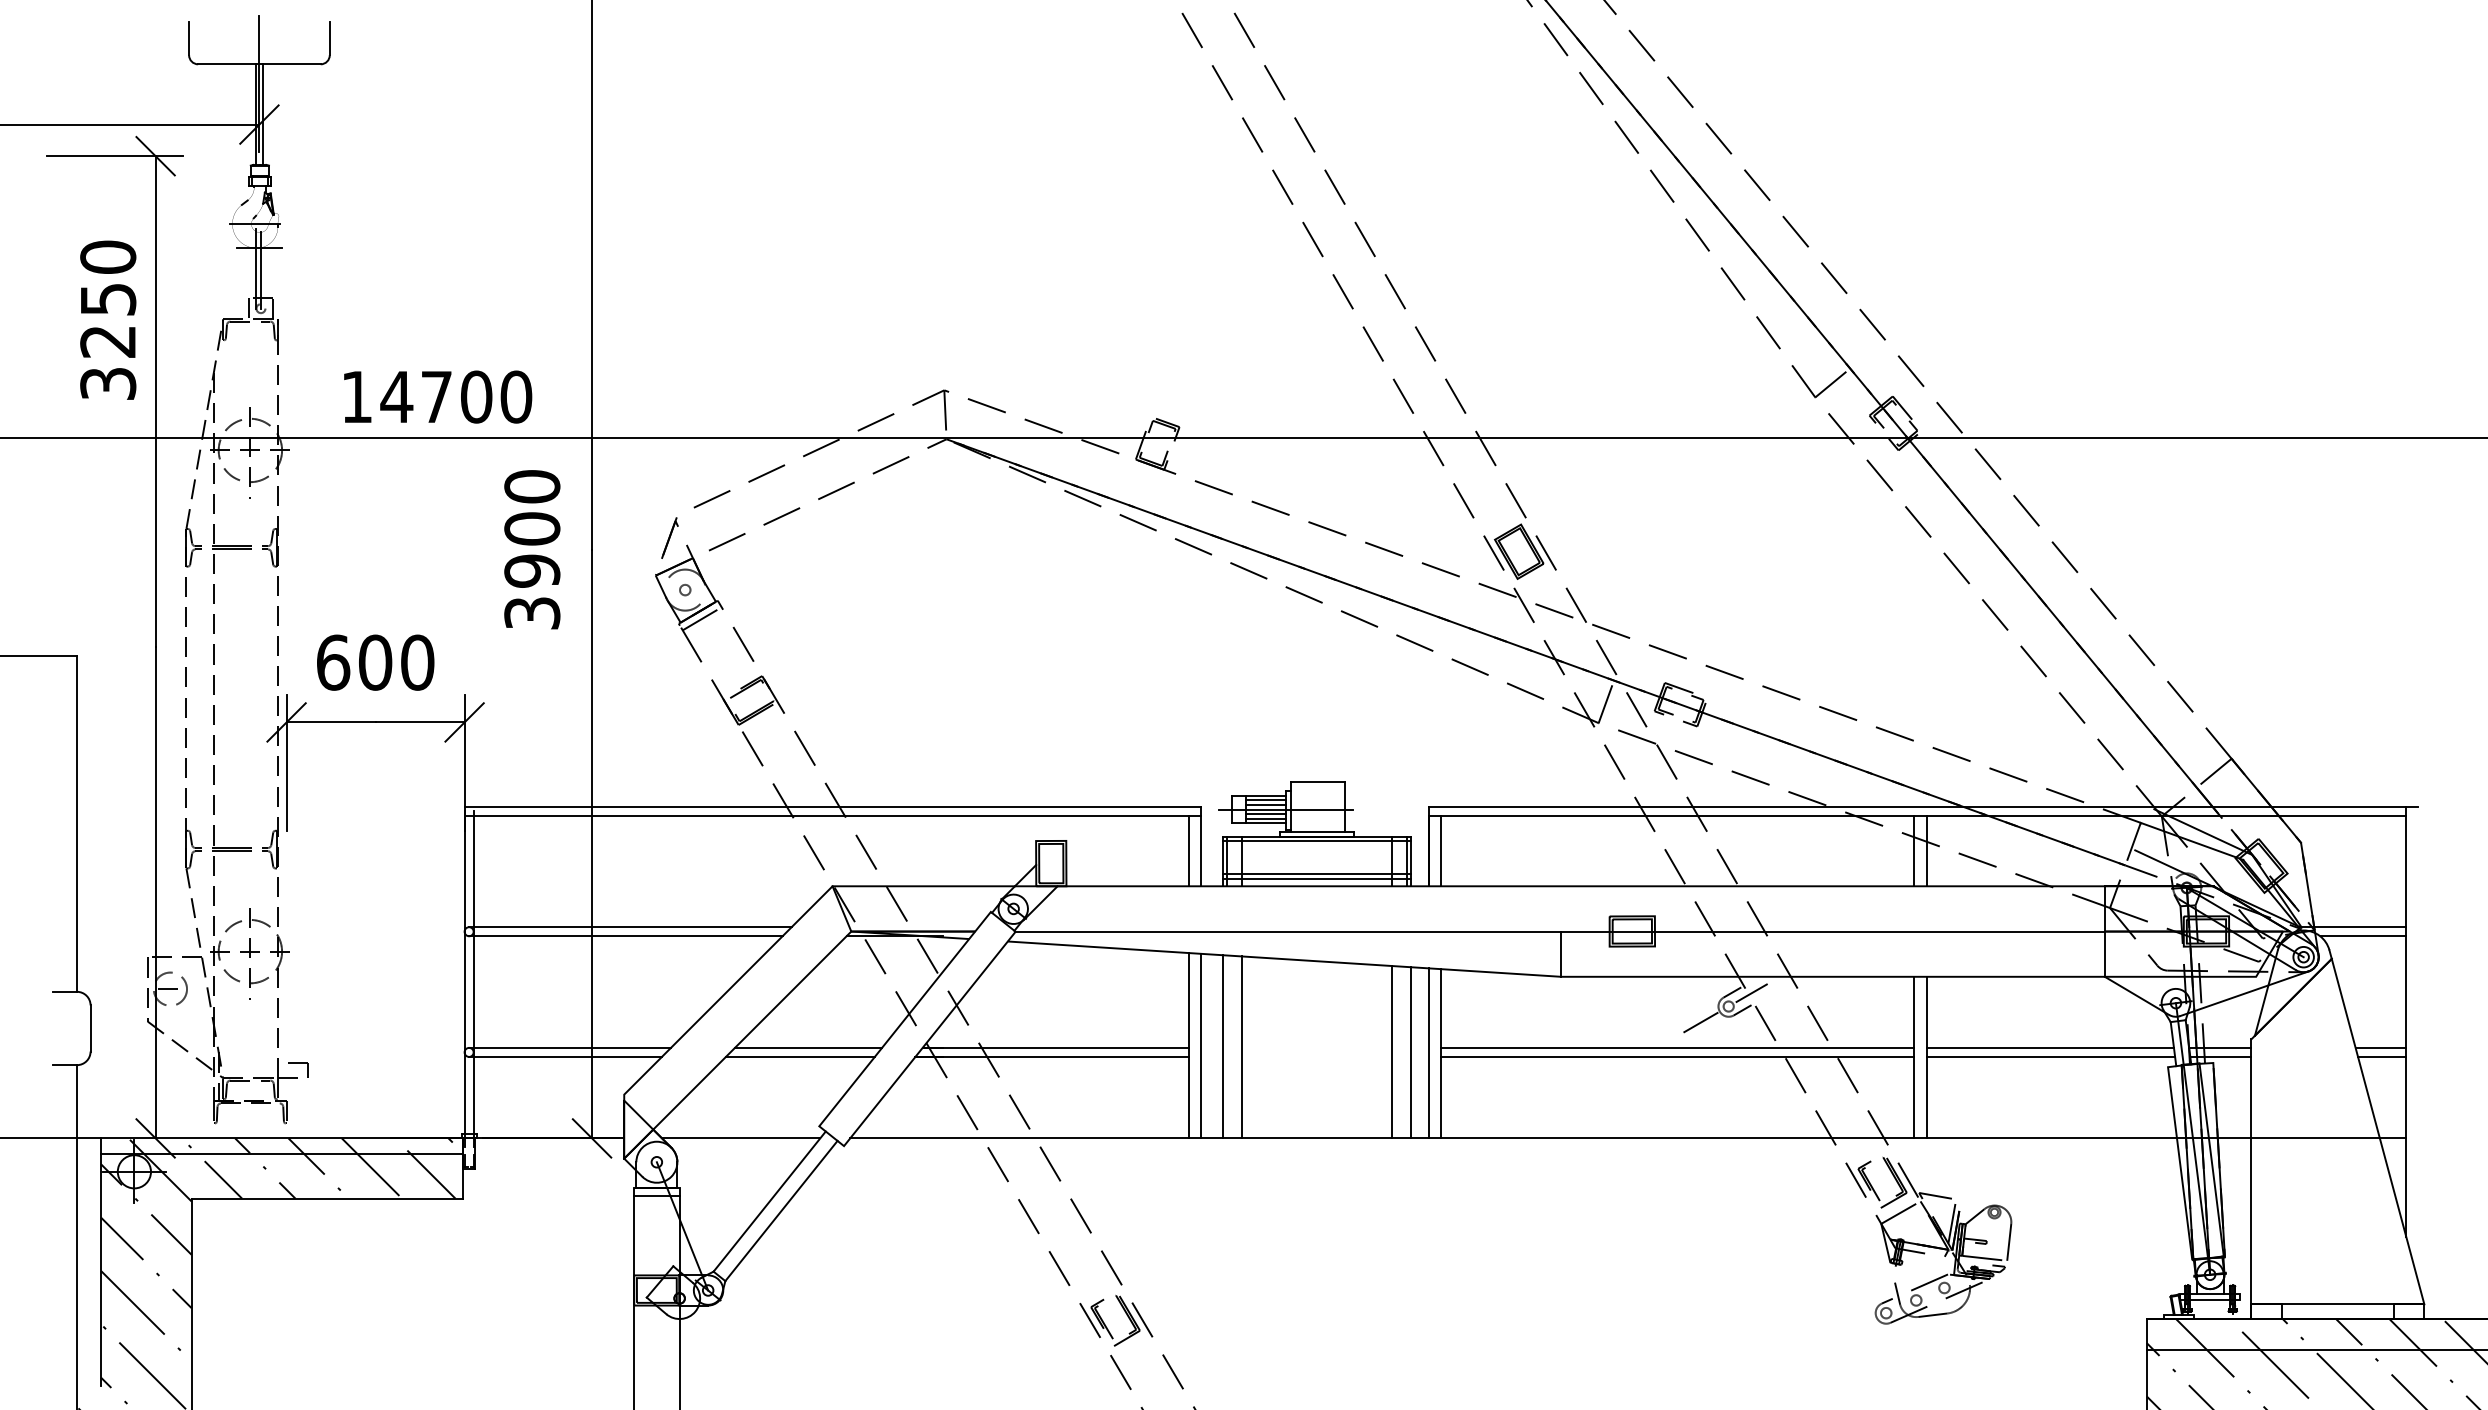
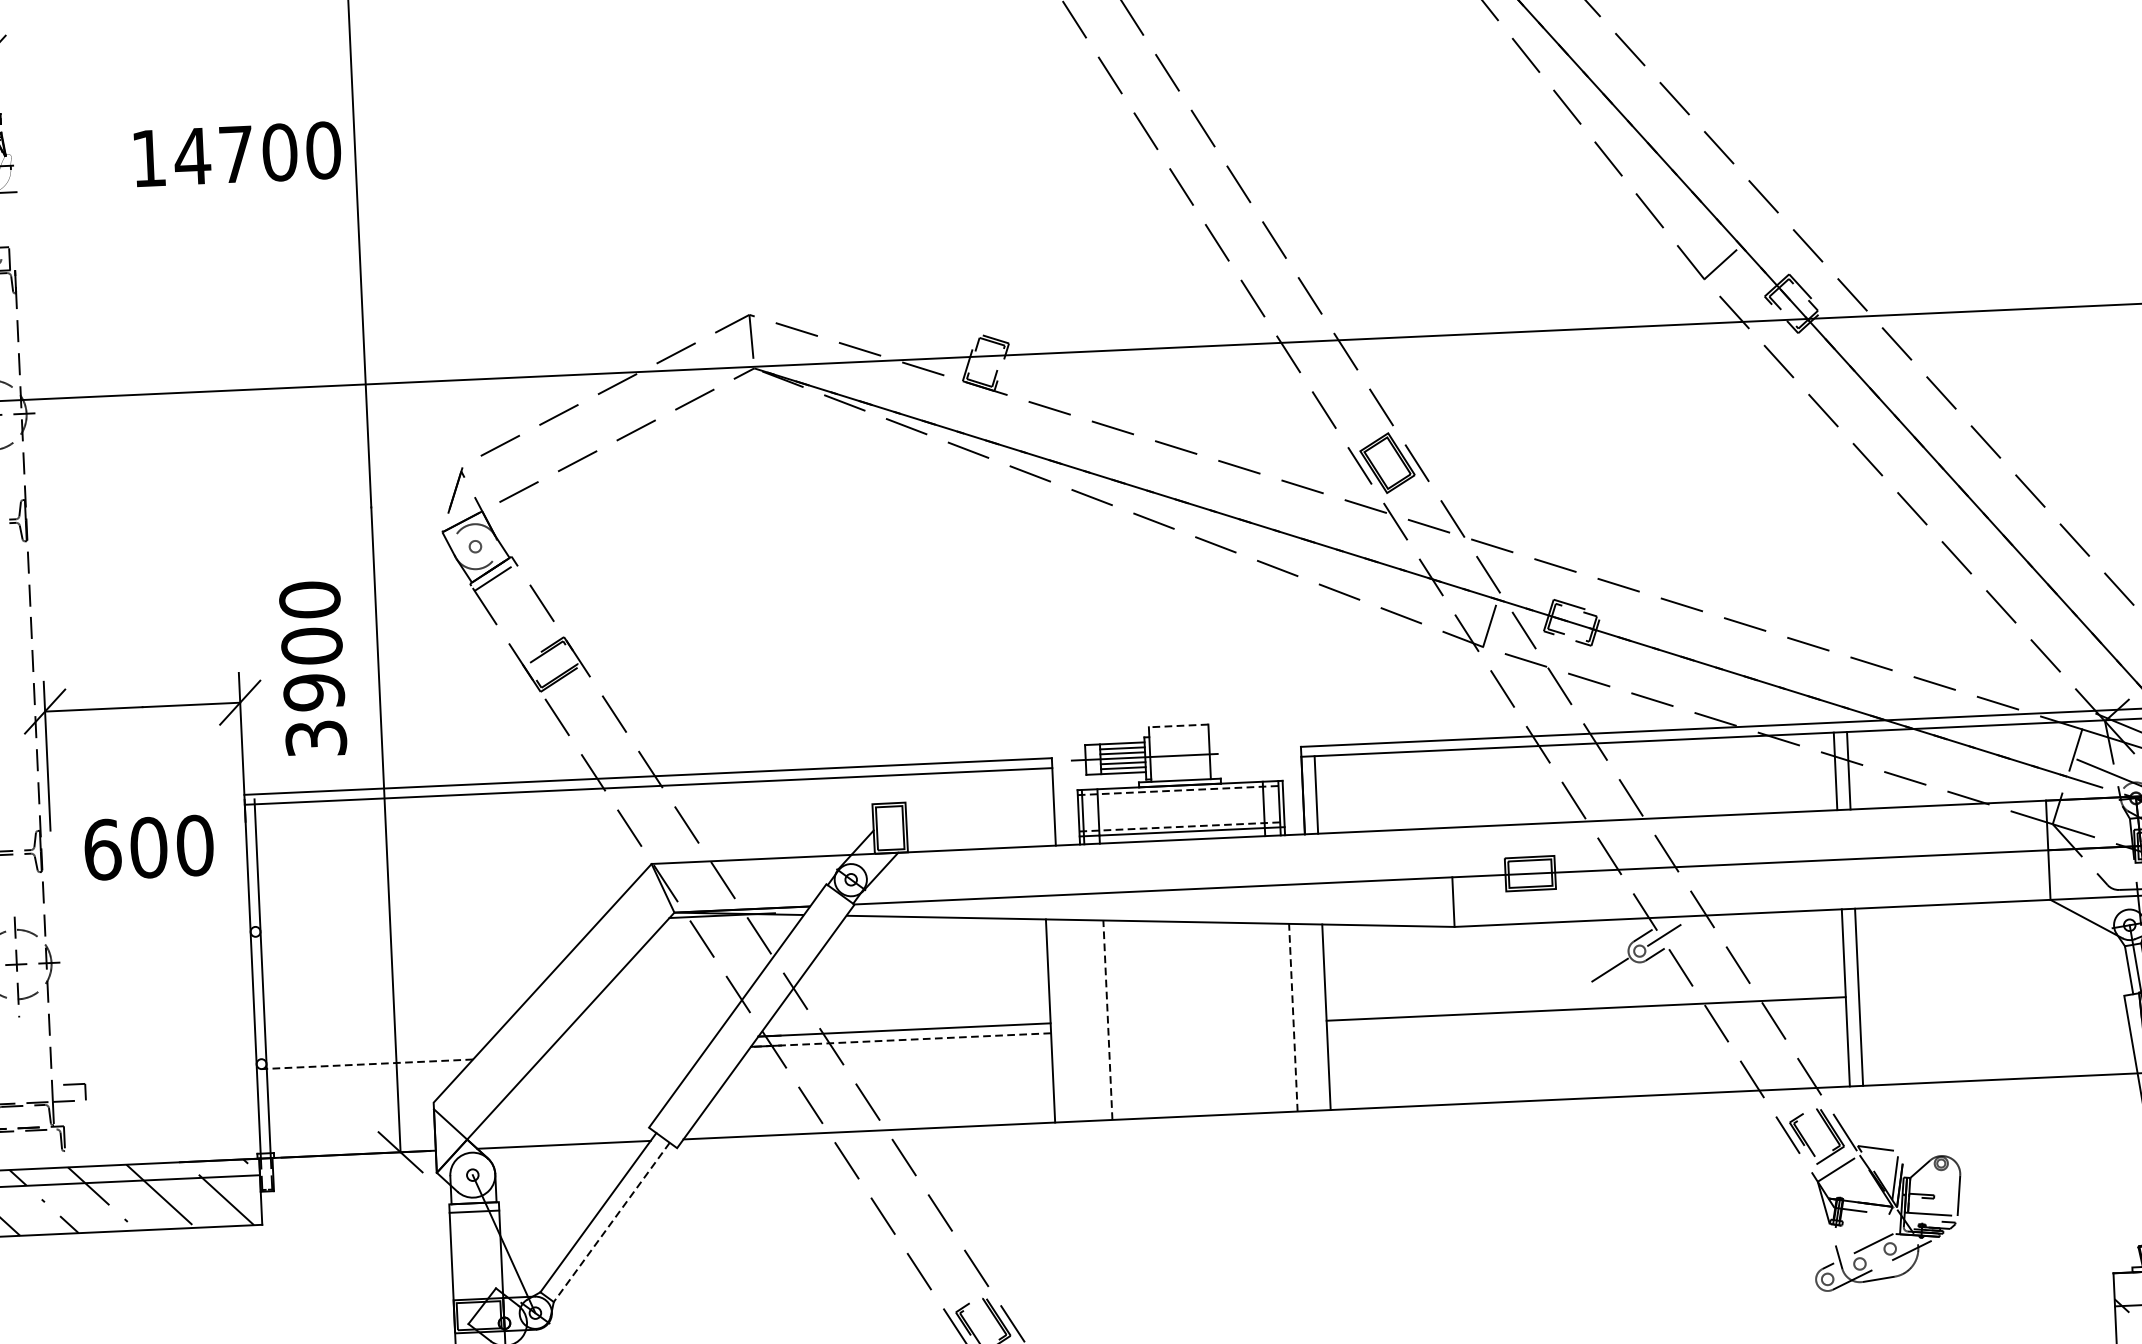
text: (438, 396) -> (238, 153), moved
text: (532, 549) -> (313, 668), moved
text: (375, 662) -> (148, 847), moved
line: (1317, 782) -> (1177, 726), solid -> dashed
line: (1317, 841) -> (1180, 790), solid -> dashed
line: (1189, 850) -> (1041, 806), removed
line: (1317, 874) -> (1182, 826), solid -> dashed
line: (630, 927) -> (432, 919), removed
line: (625, 936) -> (427, 929), removed
line: (1201, 1045) -> (1063, 1020), removed
line: (1223, 1046) -> (1088, 1020), removed
line: (1241, 1046) -> (1107, 1019), solid -> dashed
line: (569, 1047) -> (371, 1053), removed
line: (808, 1047) -> (633, 1041), removed
line: (1677, 1047) -> (1585, 998), removed
line: (2049, 1047) -> (1993, 980), removed
line: (1392, 1052) -> (1273, 1018), removed
line: (1410, 1052) -> (1293, 1017), solid -> dashed
line: (1428, 1053) -> (1313, 1017), removed
line: (565, 1056) -> (367, 1063), solid -> dashed
line: (799, 1056) -> (623, 1052), removed
line: (1052, 1056) -> (901, 1039), solid -> dashed
line: (2050, 1056) -> (1994, 989), removed
line: (781, 1211) -> (611, 1222), solid -> dashed

